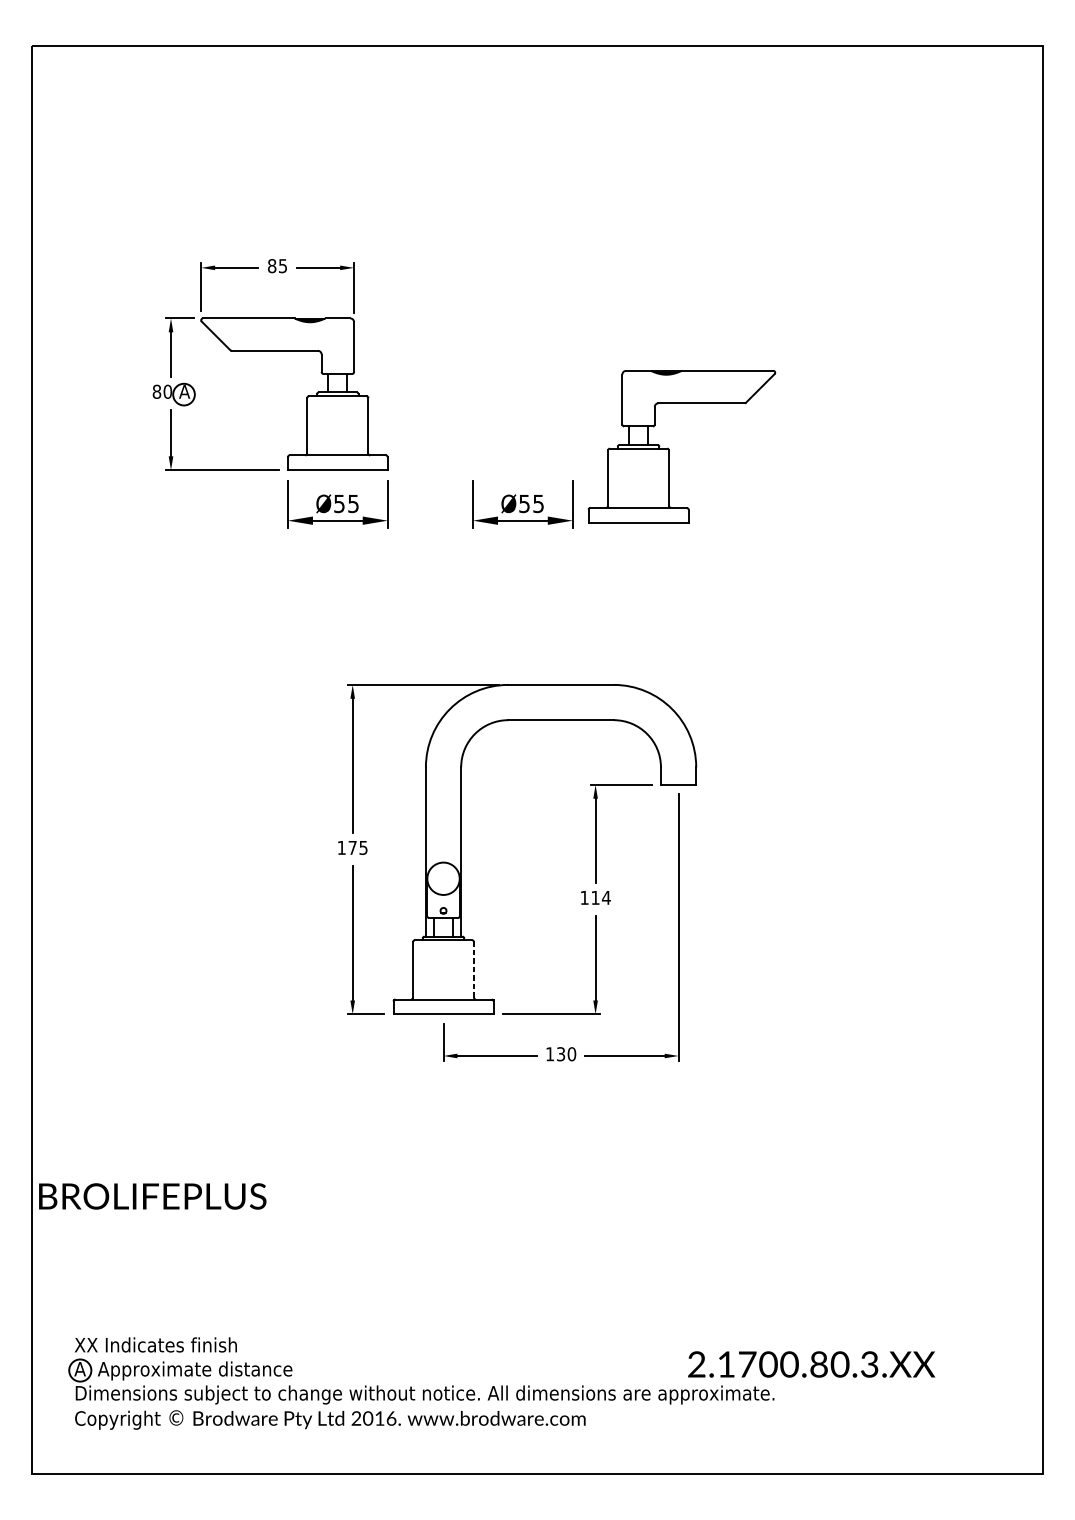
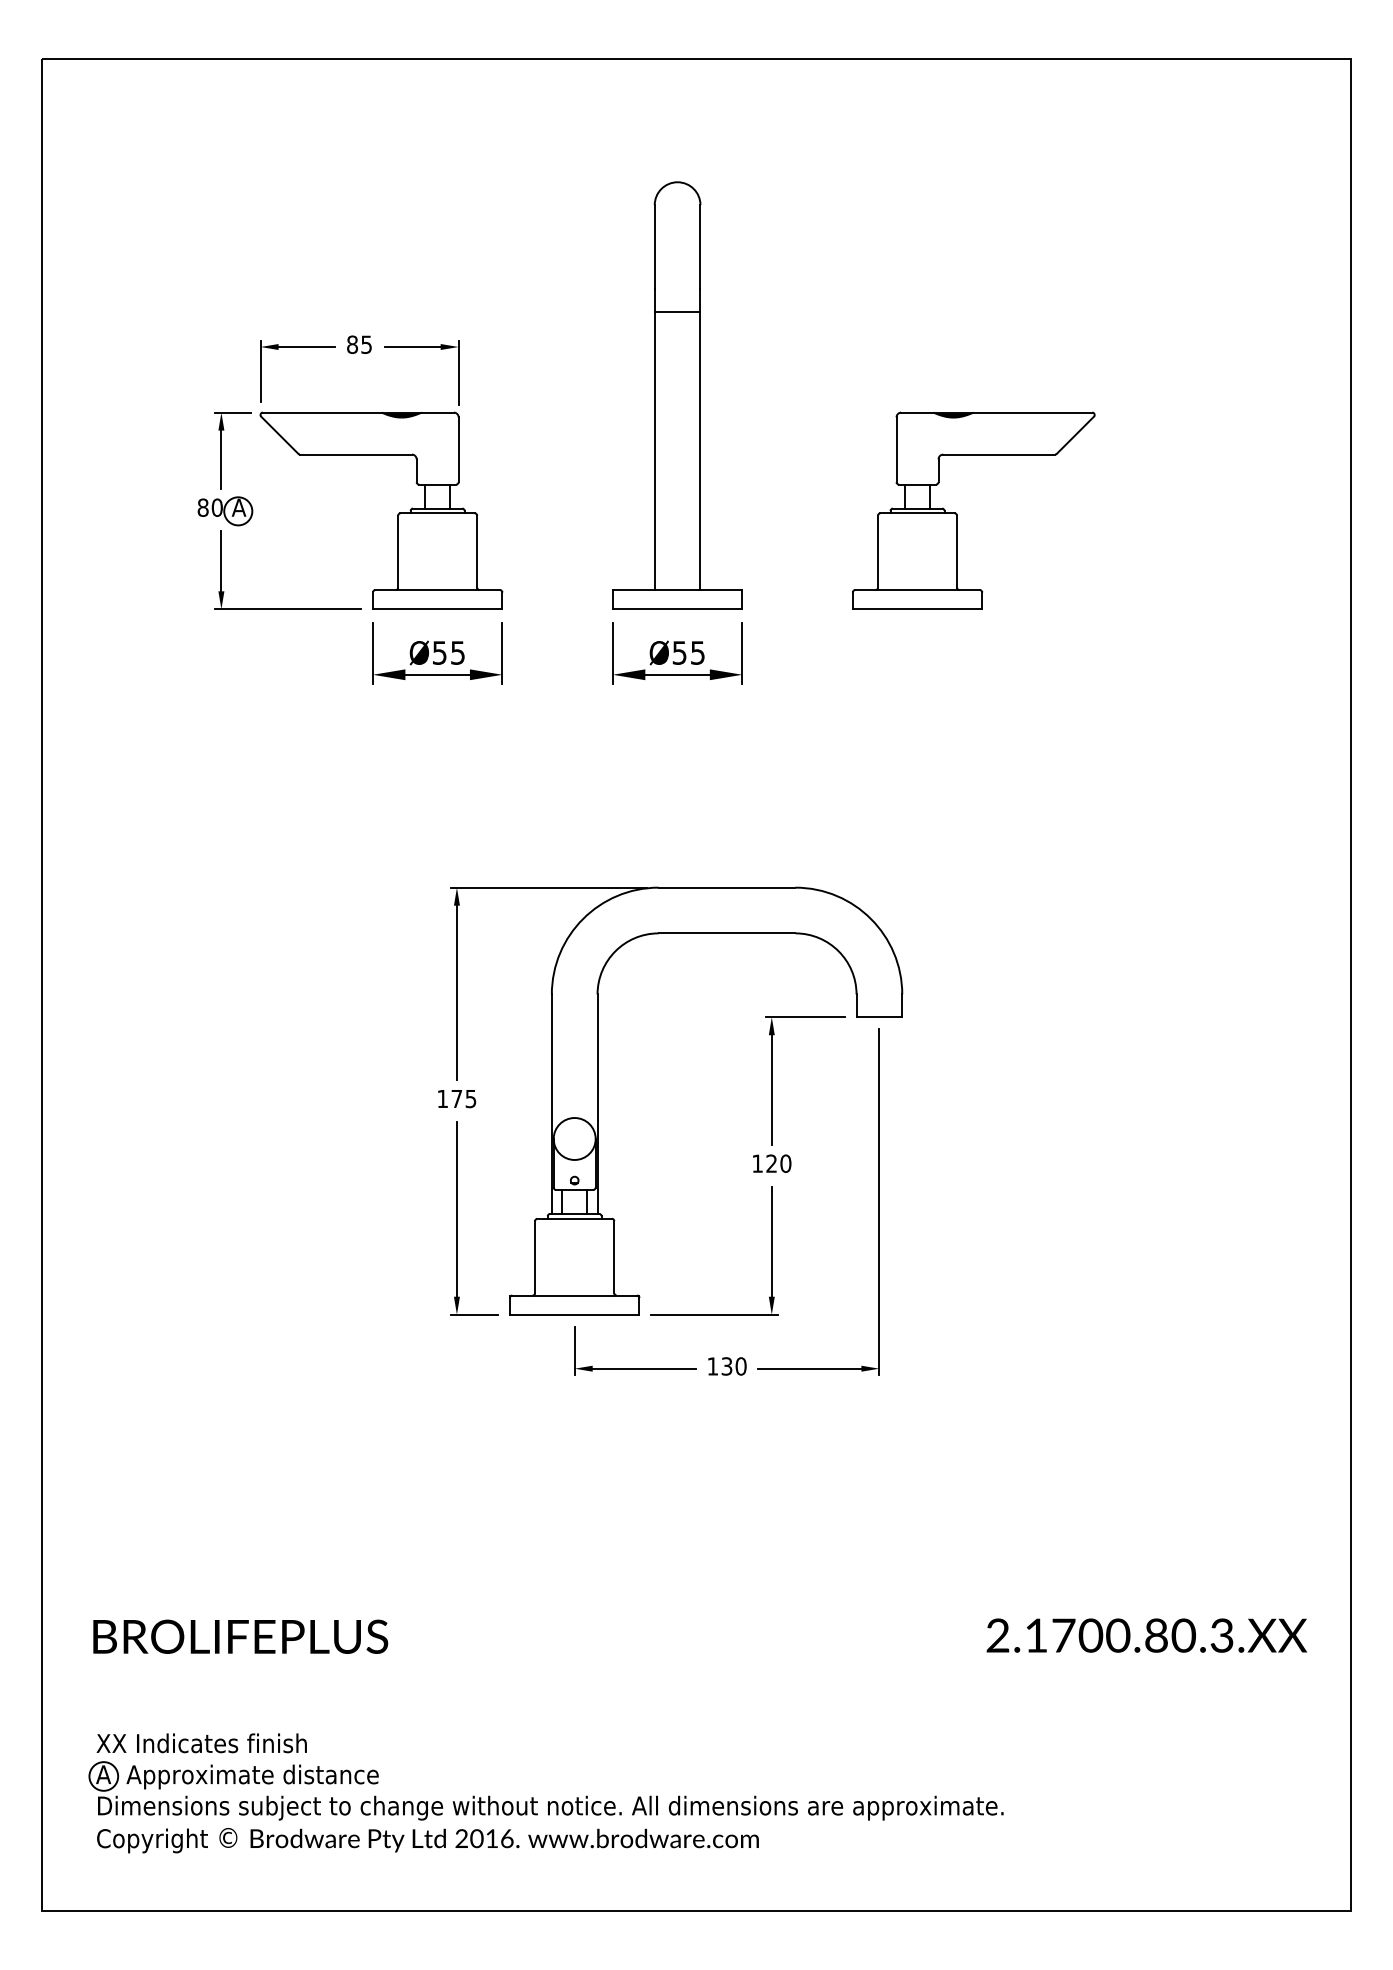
part: (522, 305) -> (677, 395), added
part: (669, 448) -> (957, 513), moved
text: (600, 897) -> (778, 1163), 114 -> 120
line: (474, 970) -> (614, 1257), dashed -> solid
text: (152, 1196) -> (240, 1636), moved
text: (811, 1364) -> (1146, 1635), moved

